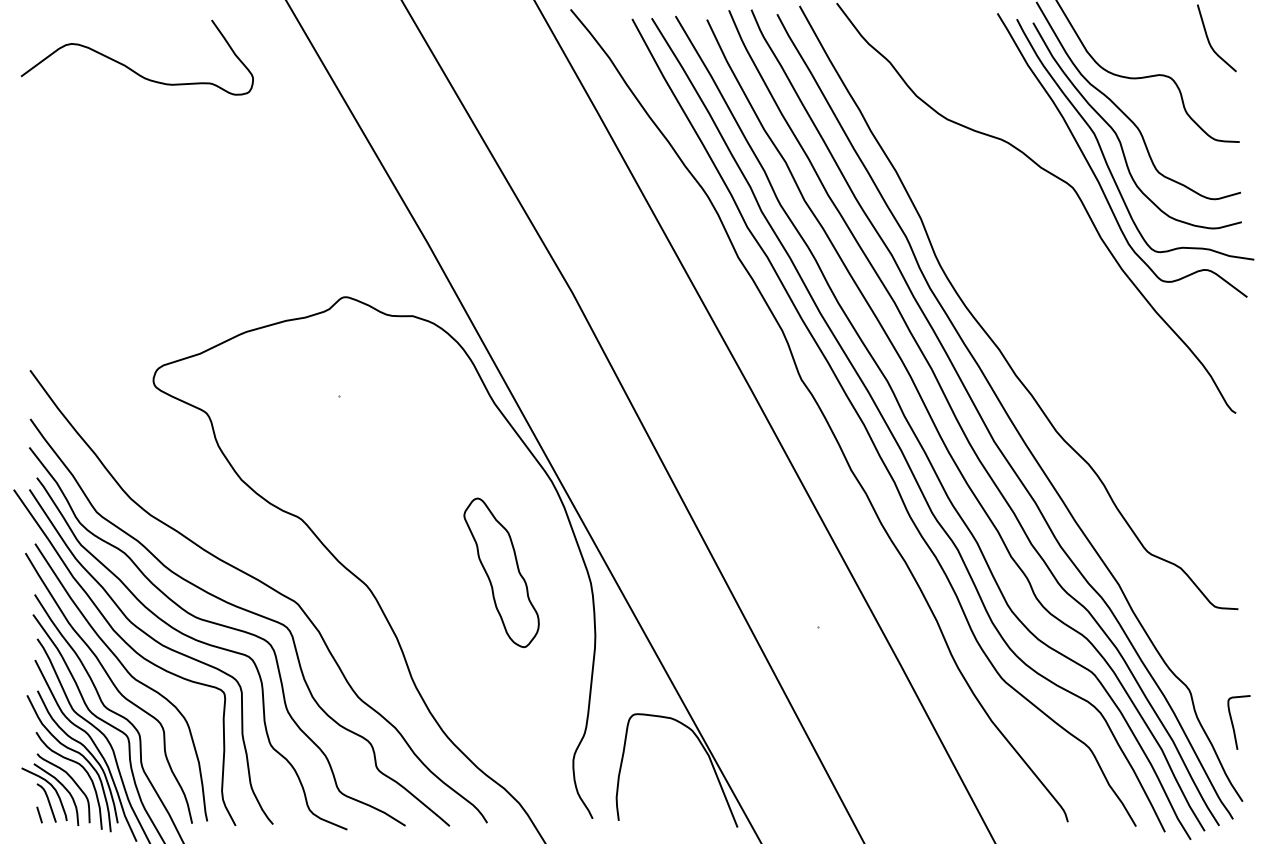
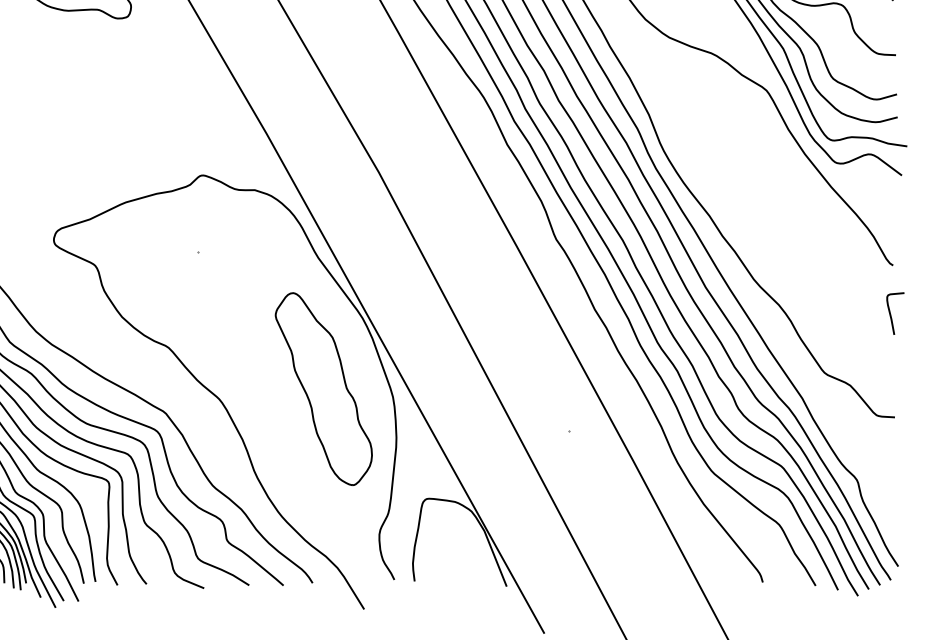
part: (501, 572) -> (323, 388), size x1.67
curve: (1233, 723) -> (891, 314), moved

